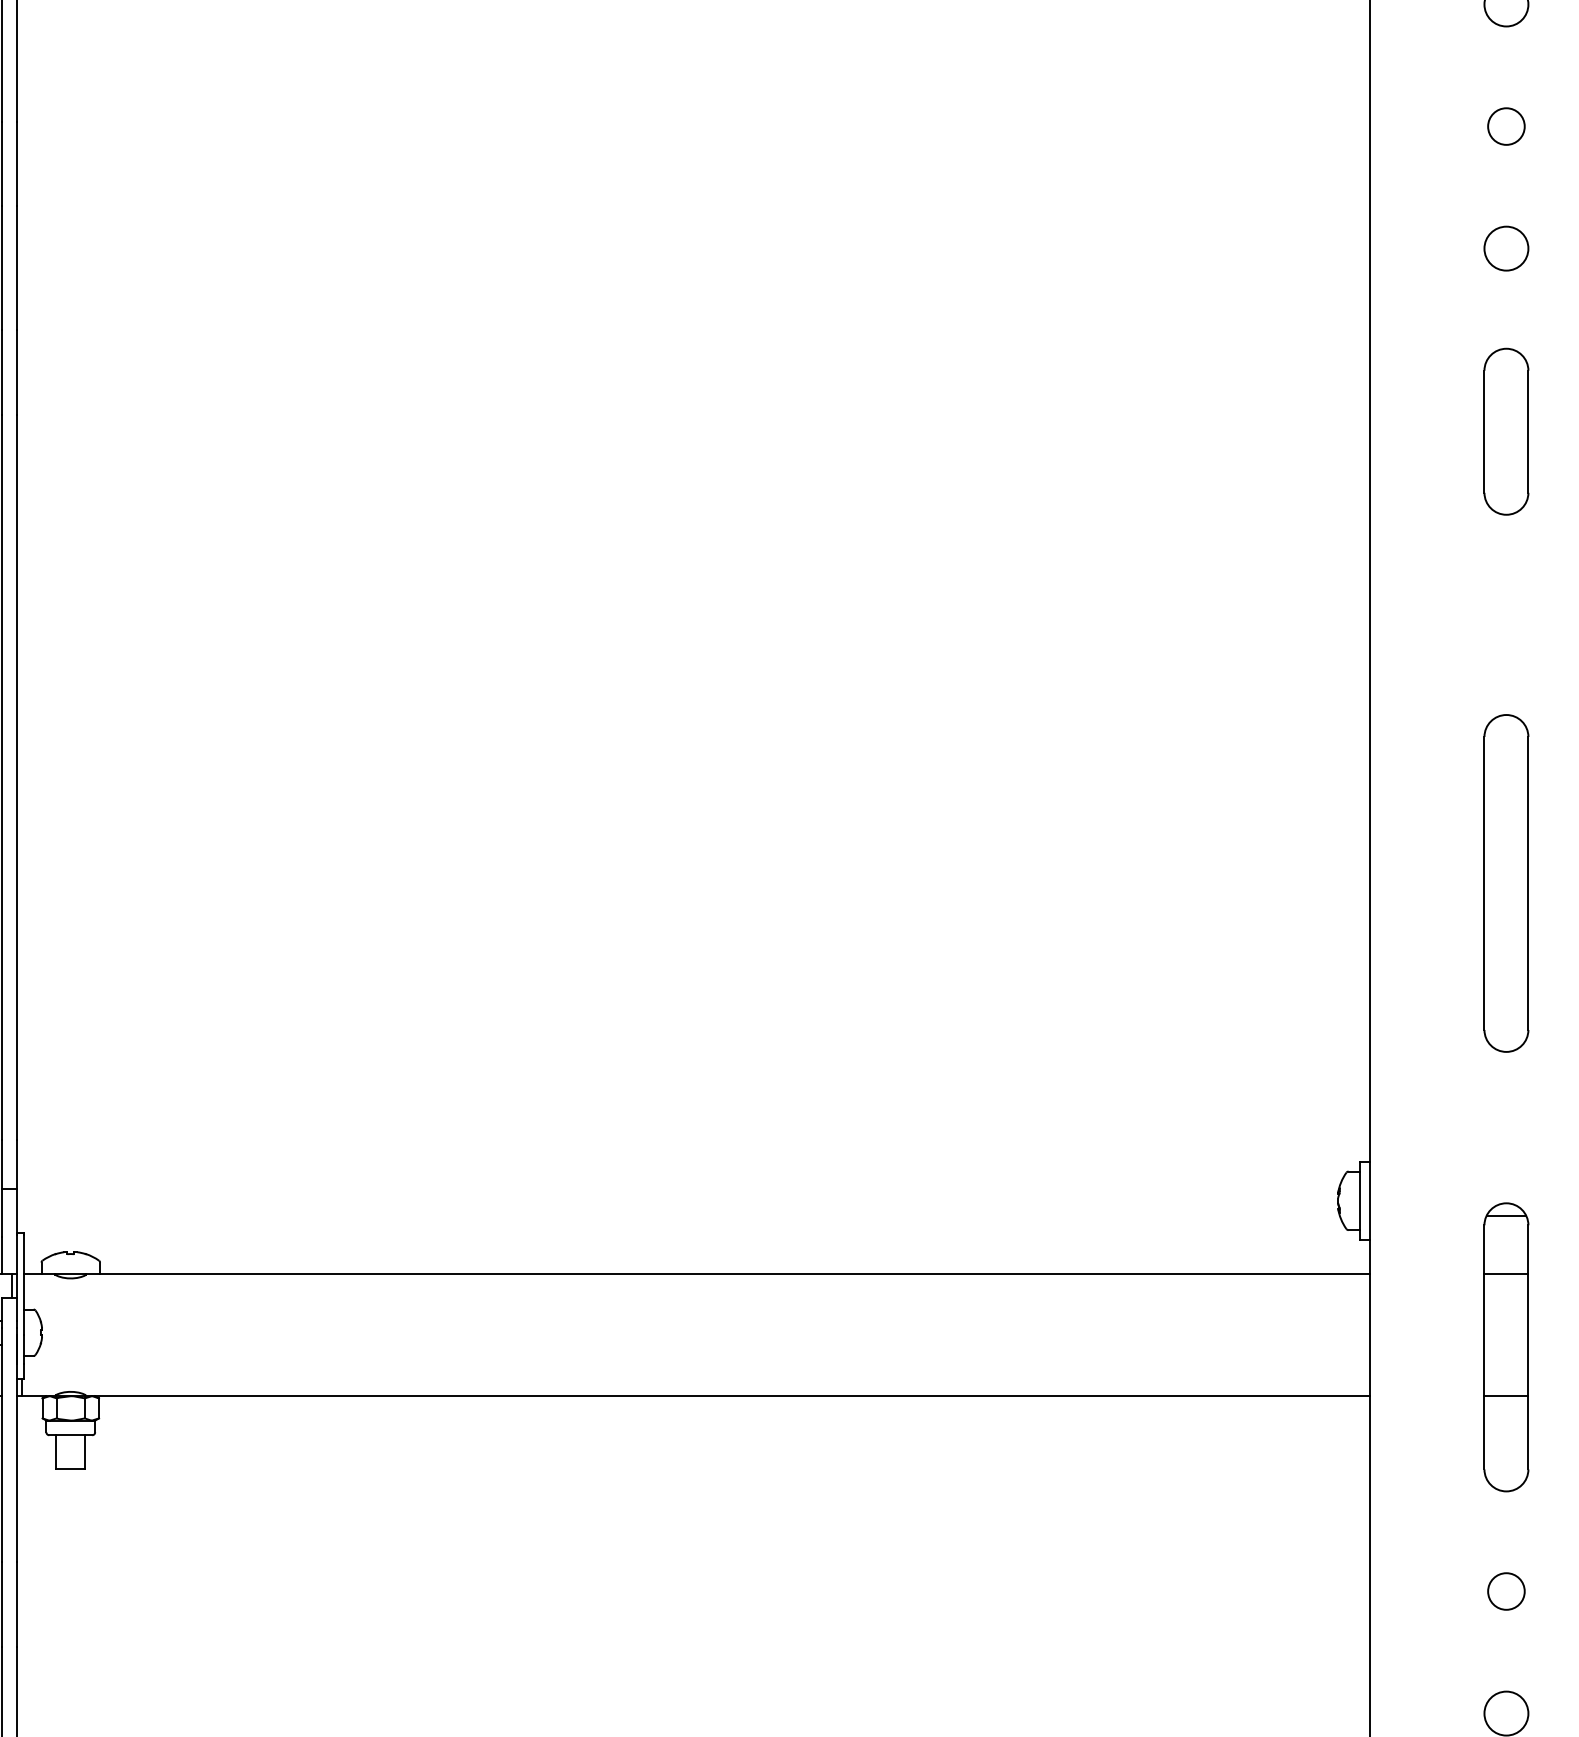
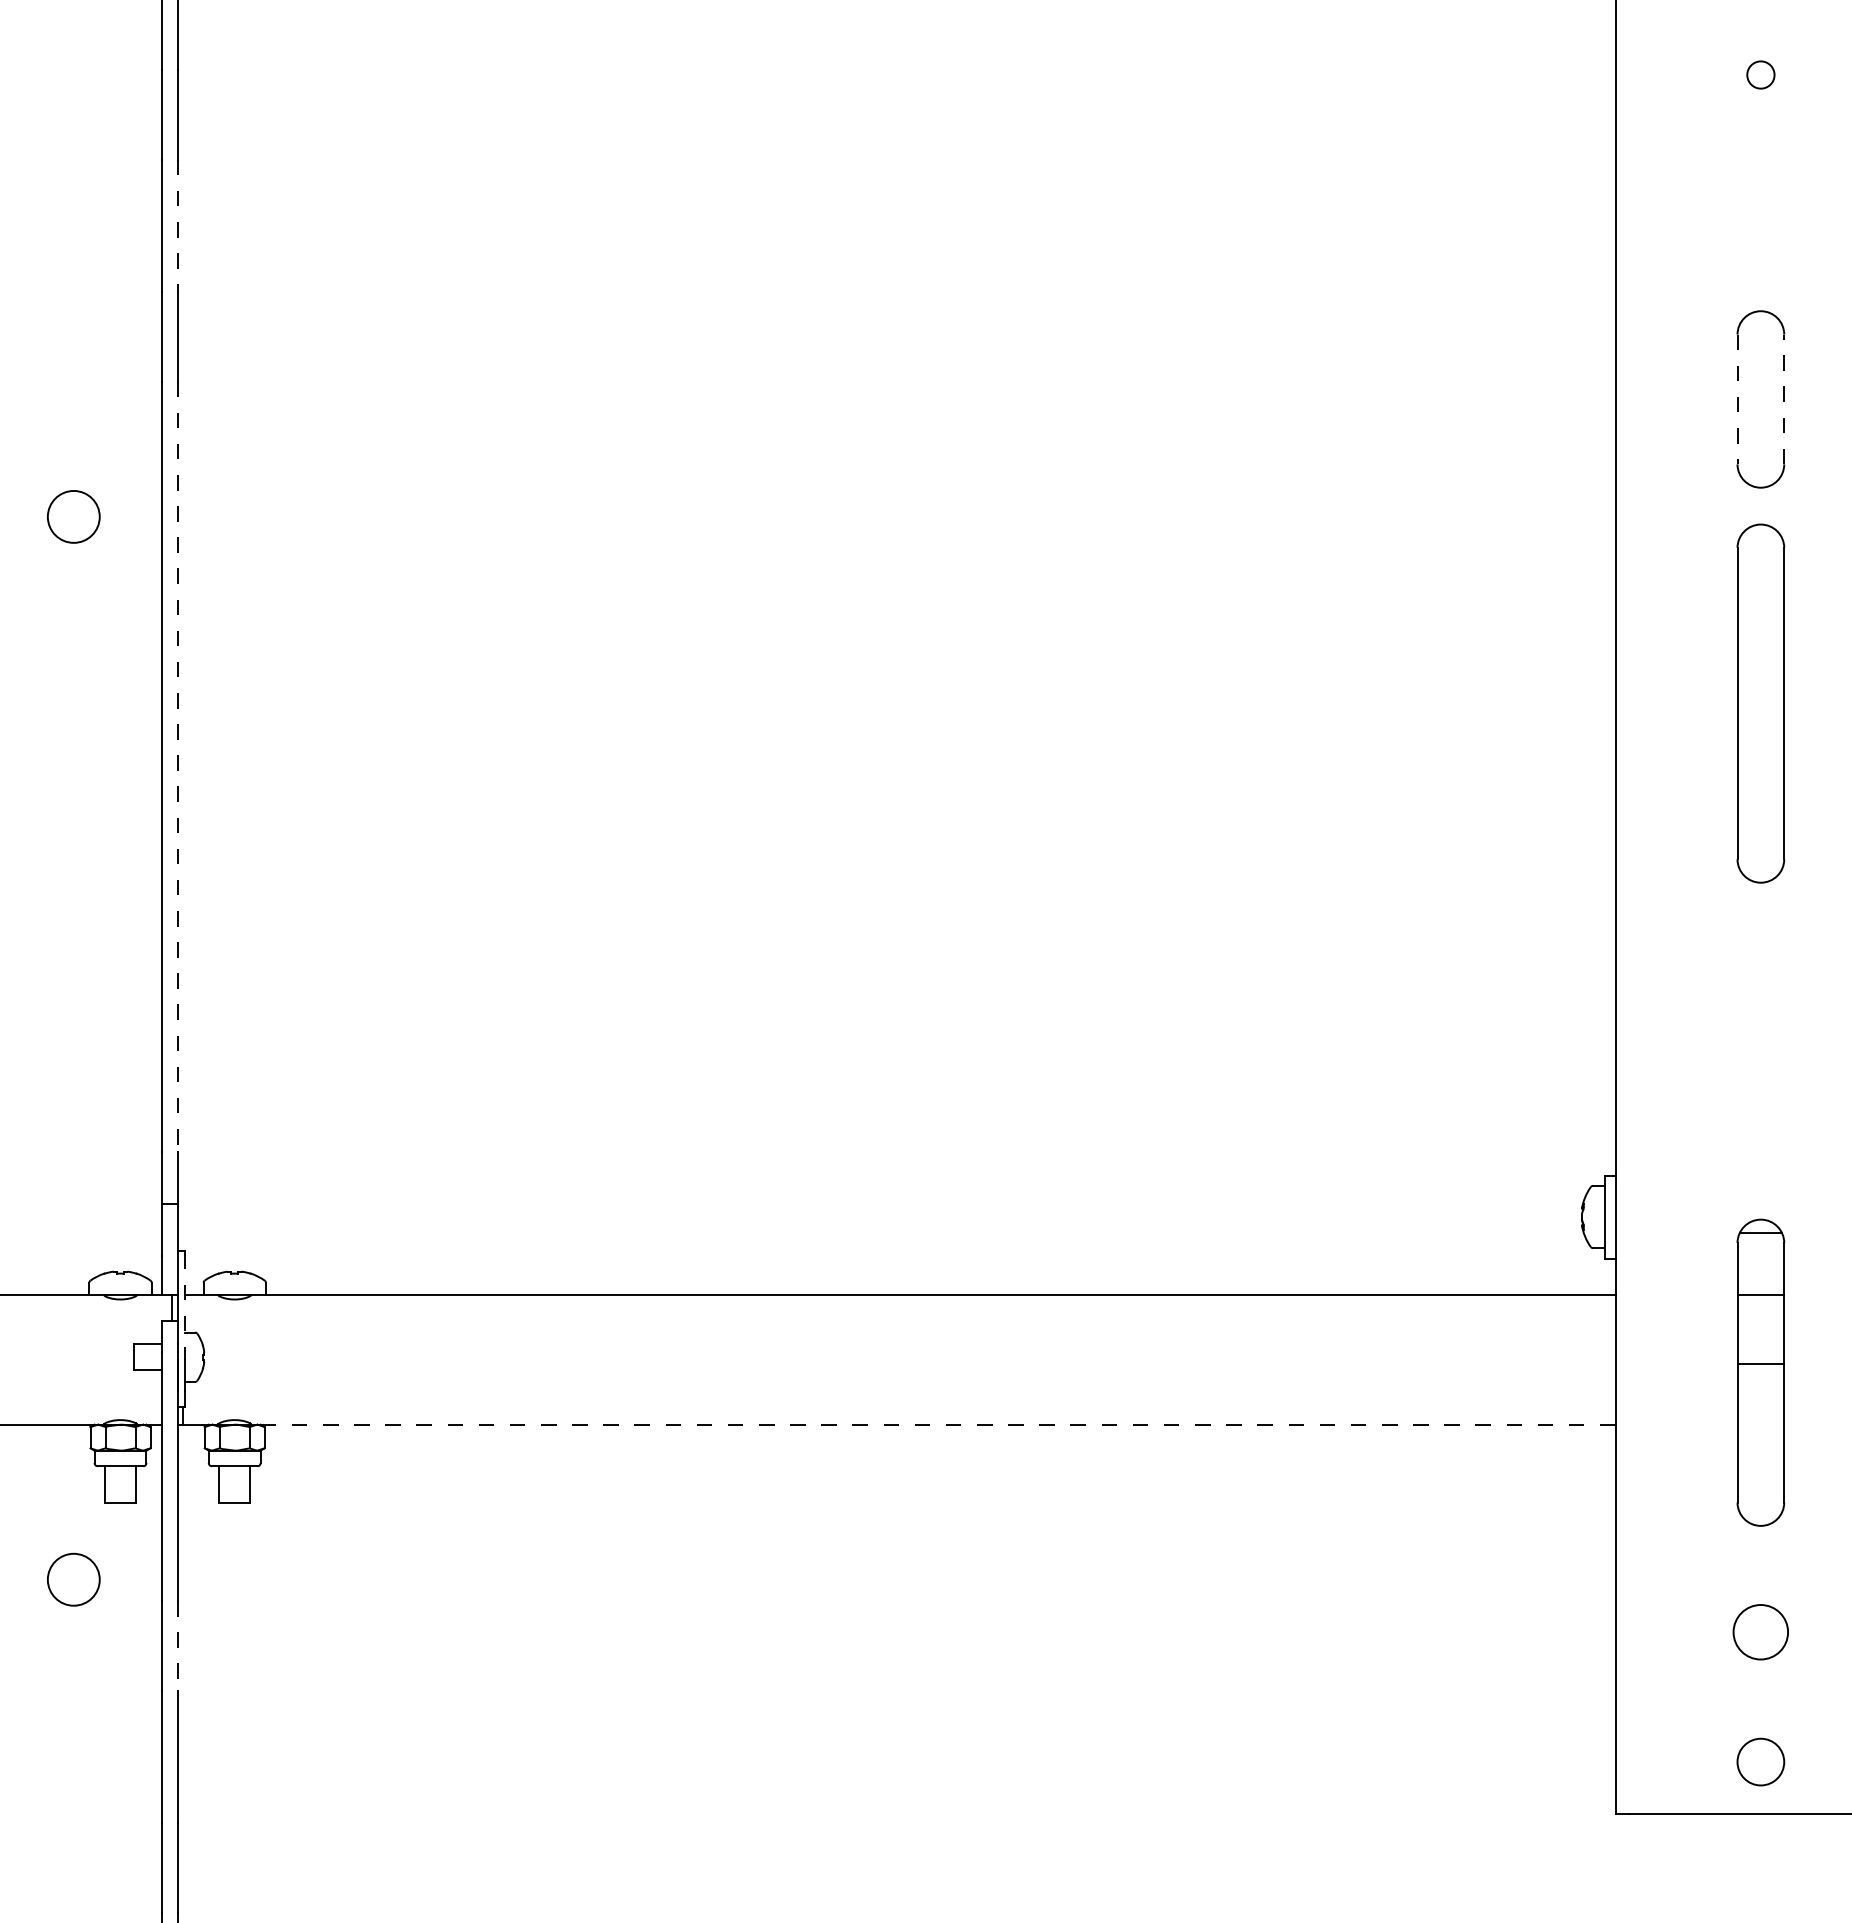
circle: (1506, 126) -> (1760, 74), size x0.7
circle: (1506, 248) -> (1760, 204), removed
line: (16, 268) -> (177, 225), solid -> dashed
line: (1484, 431) -> (1737, 399), solid -> dashed
line: (1528, 431) -> (1784, 399), solid -> dashed
line: (16, 777) -> (177, 767), solid -> dashed
part: (1506, 883) -> (1760, 703), moved
line: (24, 1285) -> (185, 1307), solid -> dashed
line: (732, 1396) -> (938, 1424), solid -> dashed
line: (1506, 1396) -> (1760, 1363), moved
circle: (1506, 1591) -> (1760, 1632), size x1.4
line: (16, 1604) -> (177, 1646), solid -> dashed

